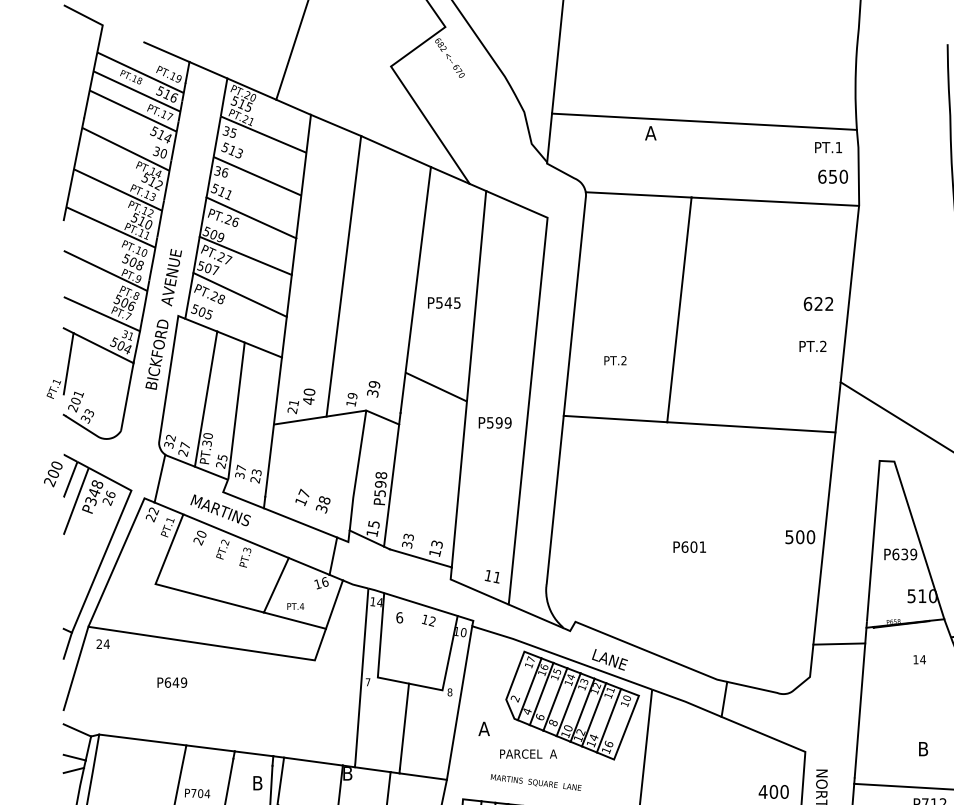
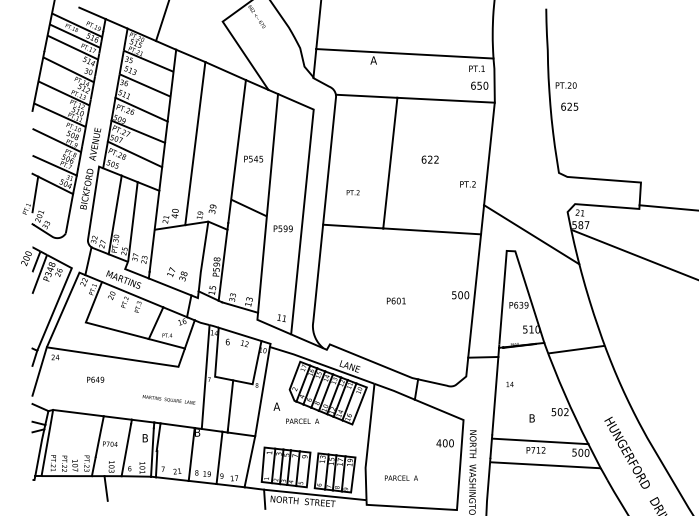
text: (817, 303) -> (429, 159), moved
text: (918, 659) -> (509, 384), moved
text: (535, 781) -> (168, 399), moved

